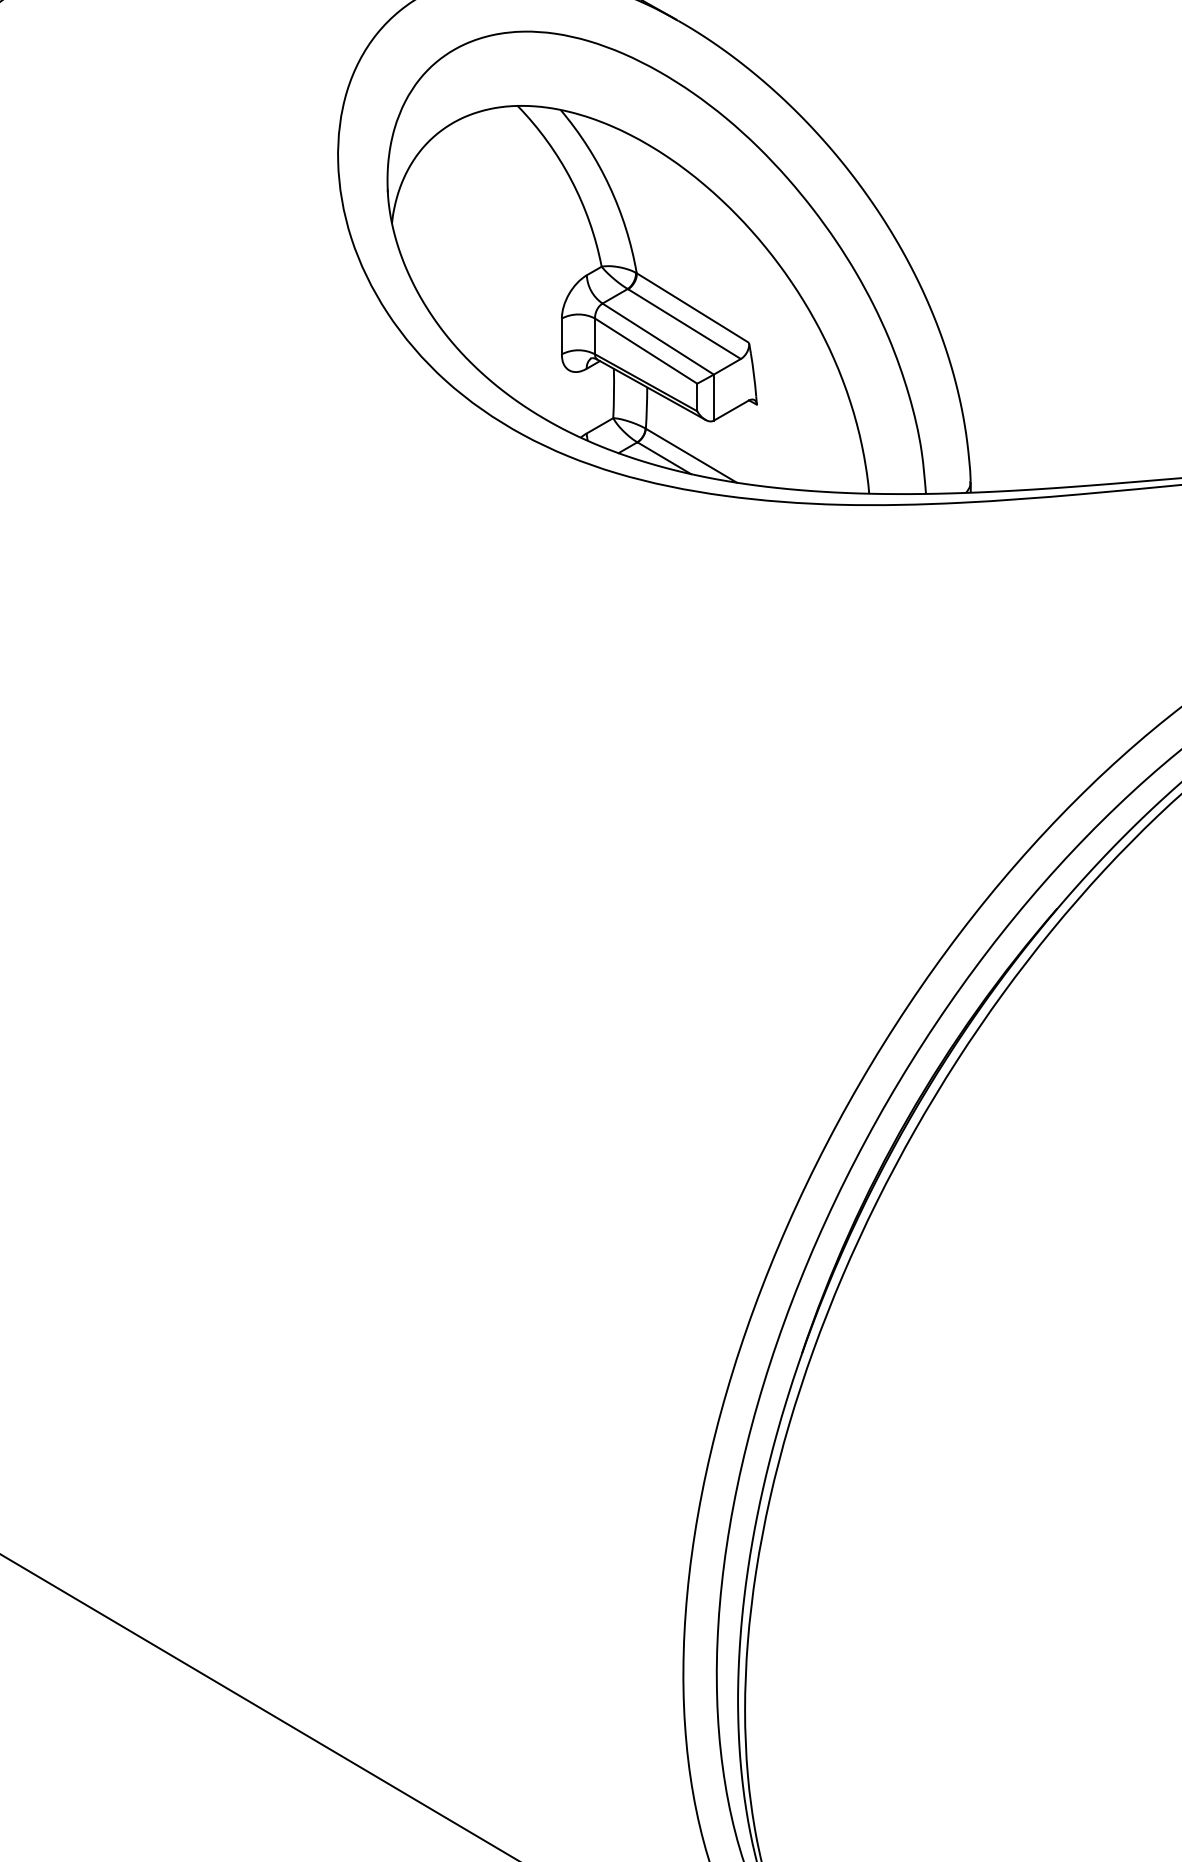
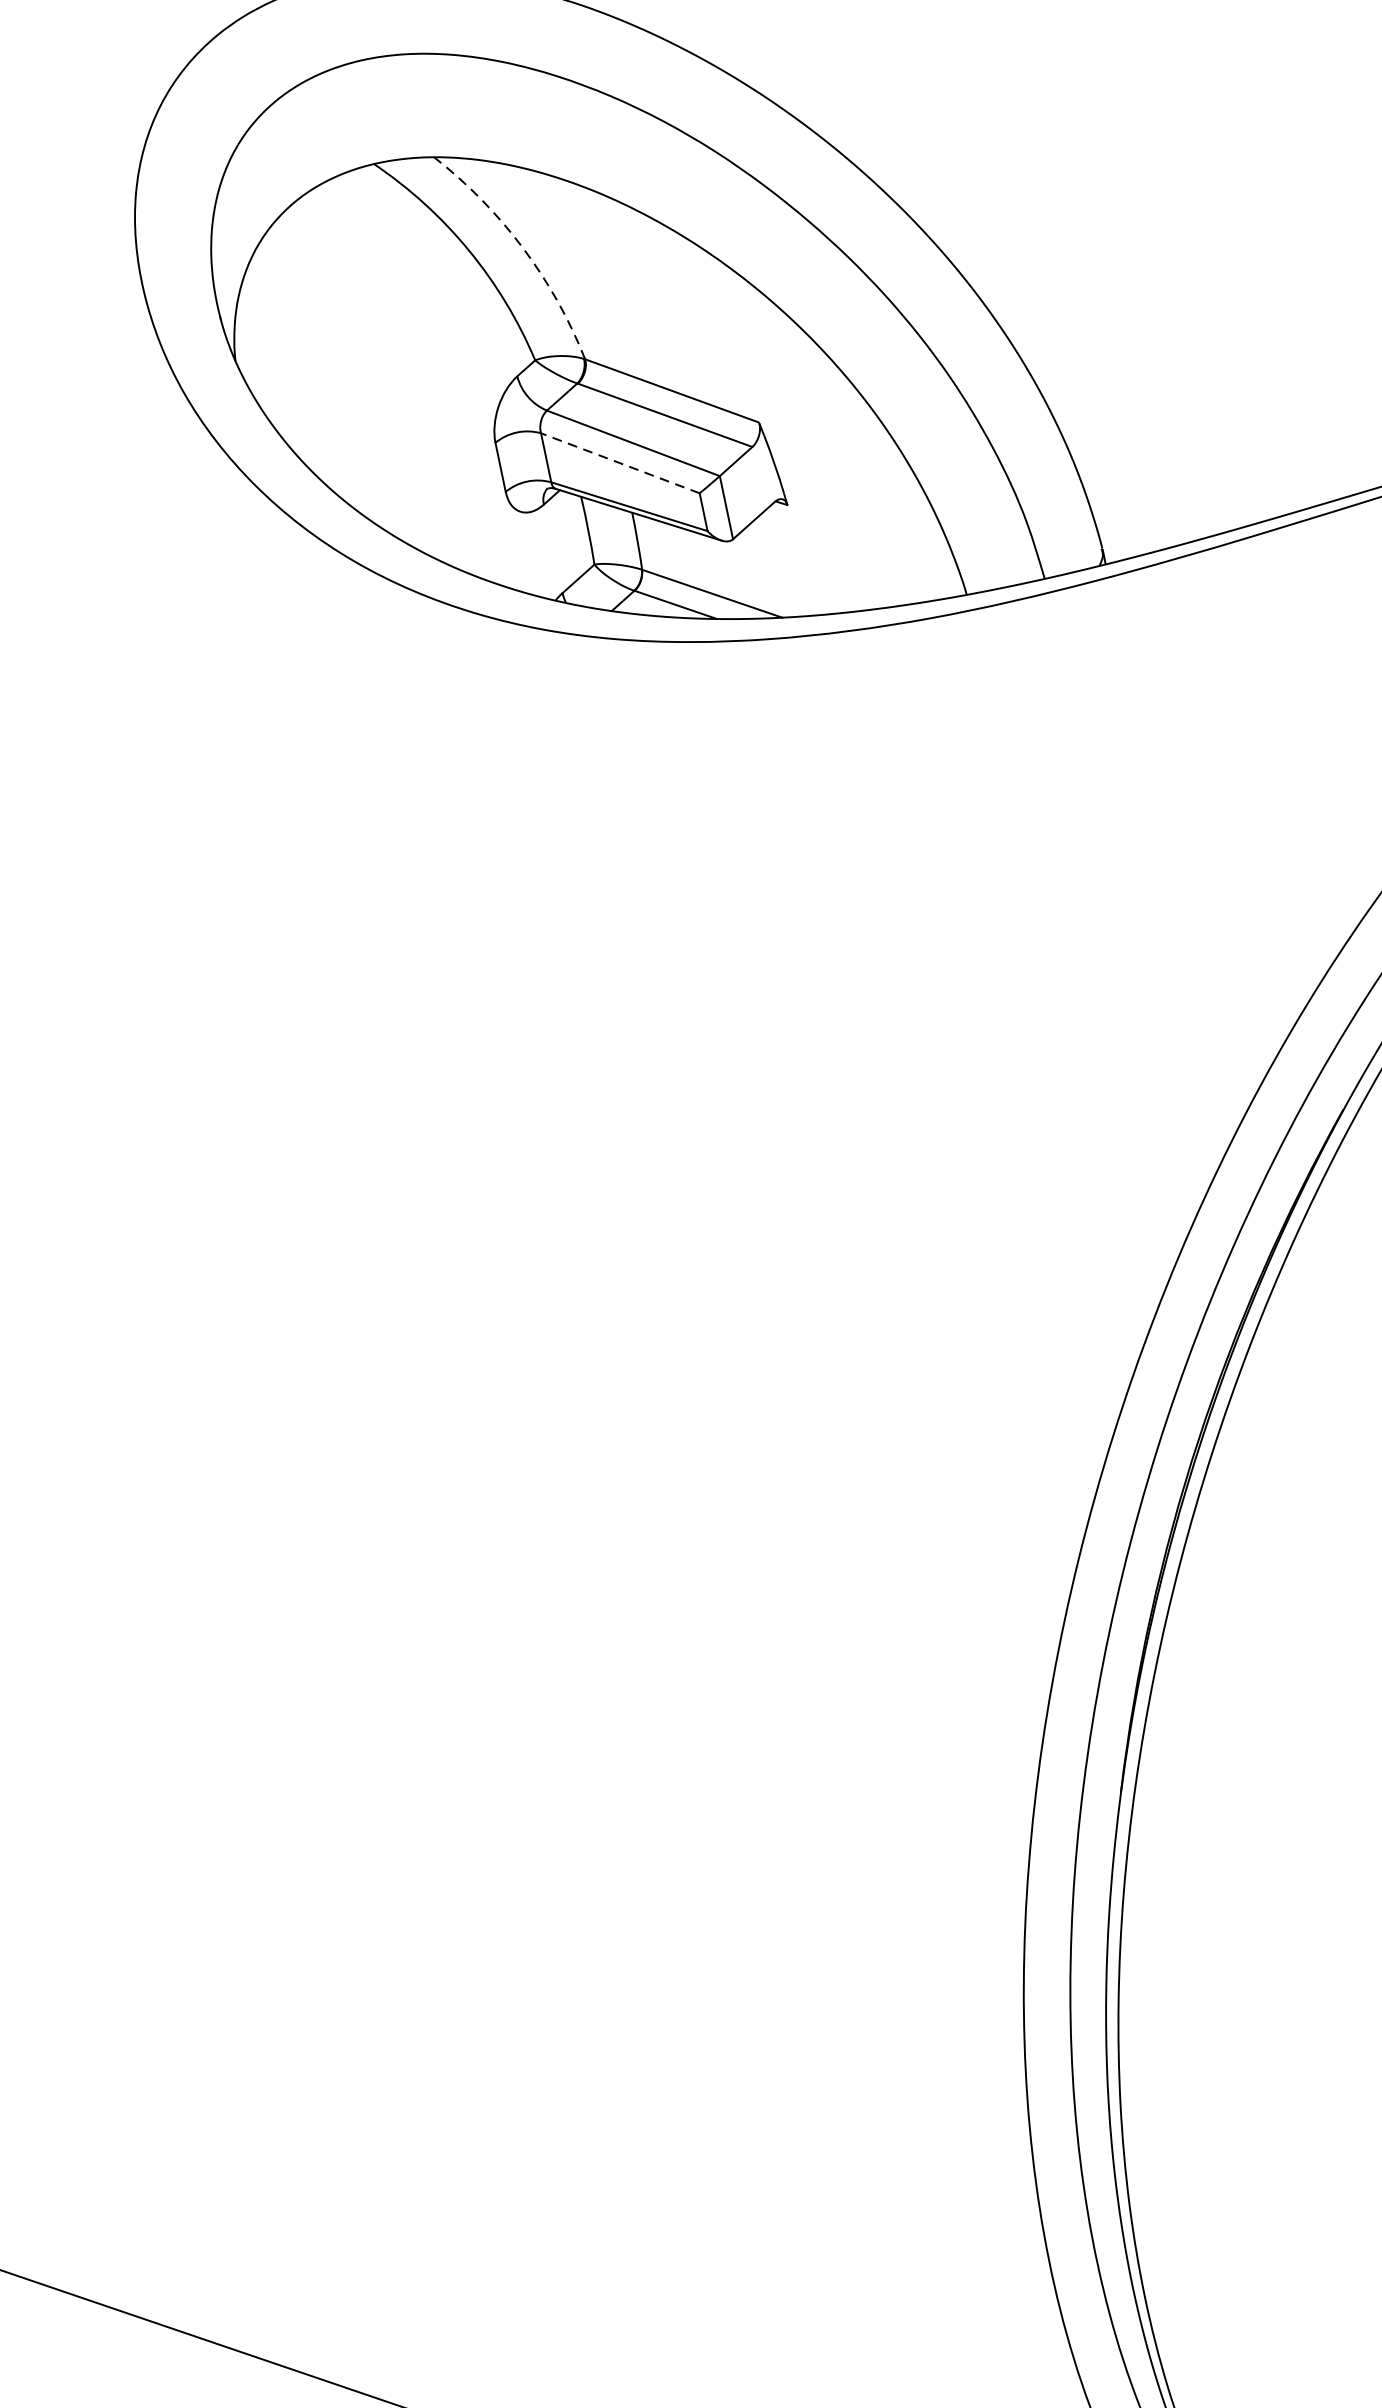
arc: (609, 186) -> (522, 248), solid -> dashed
line: (646, 351) -> (620, 463), solid -> dashed

